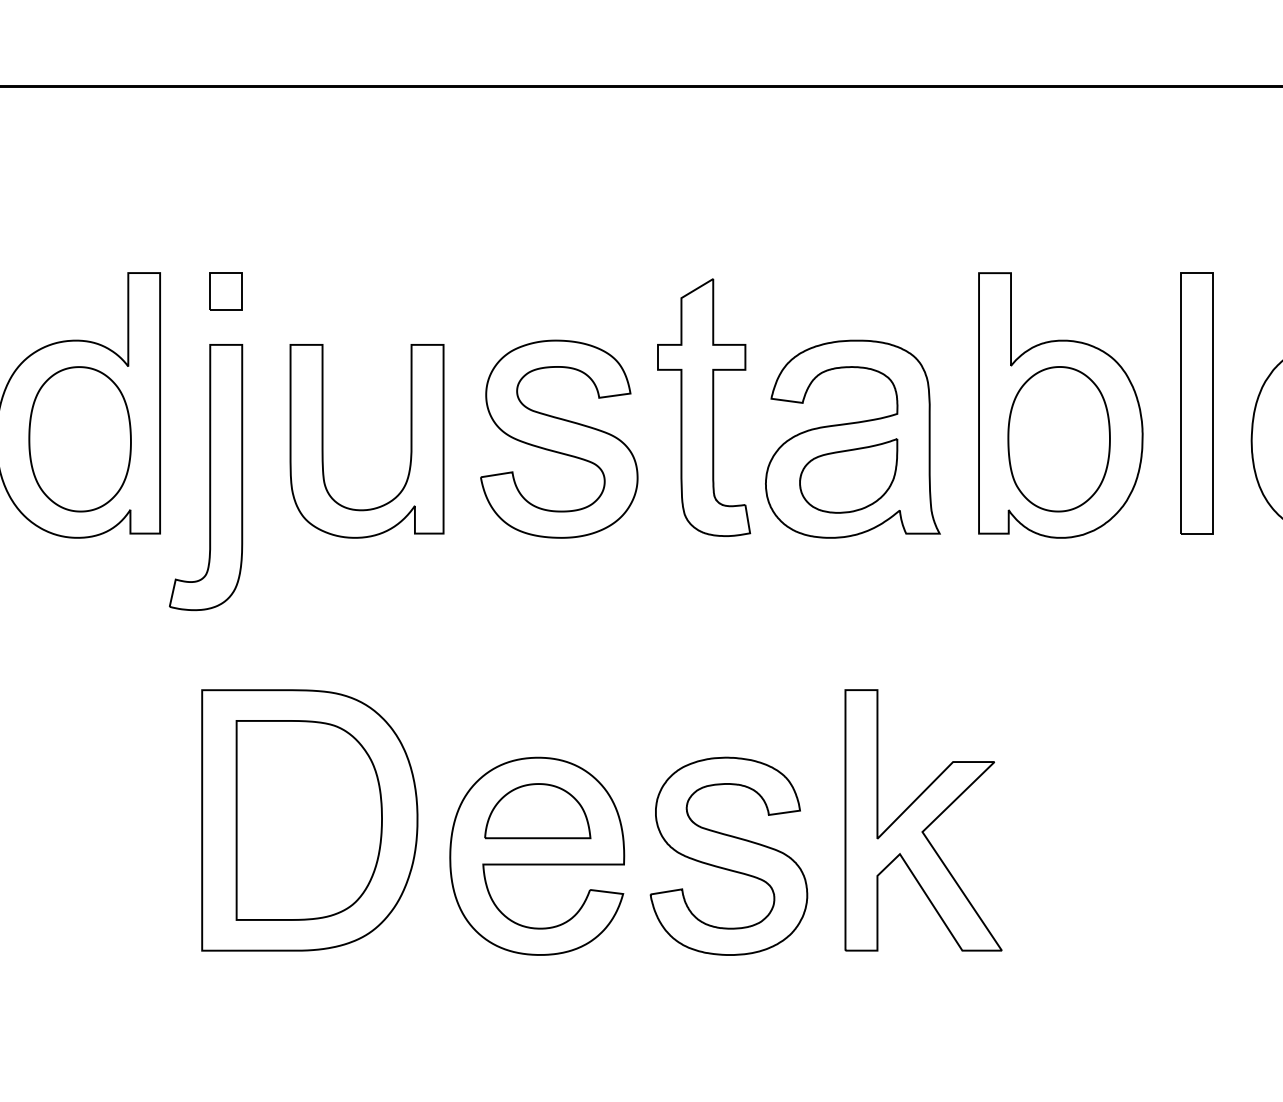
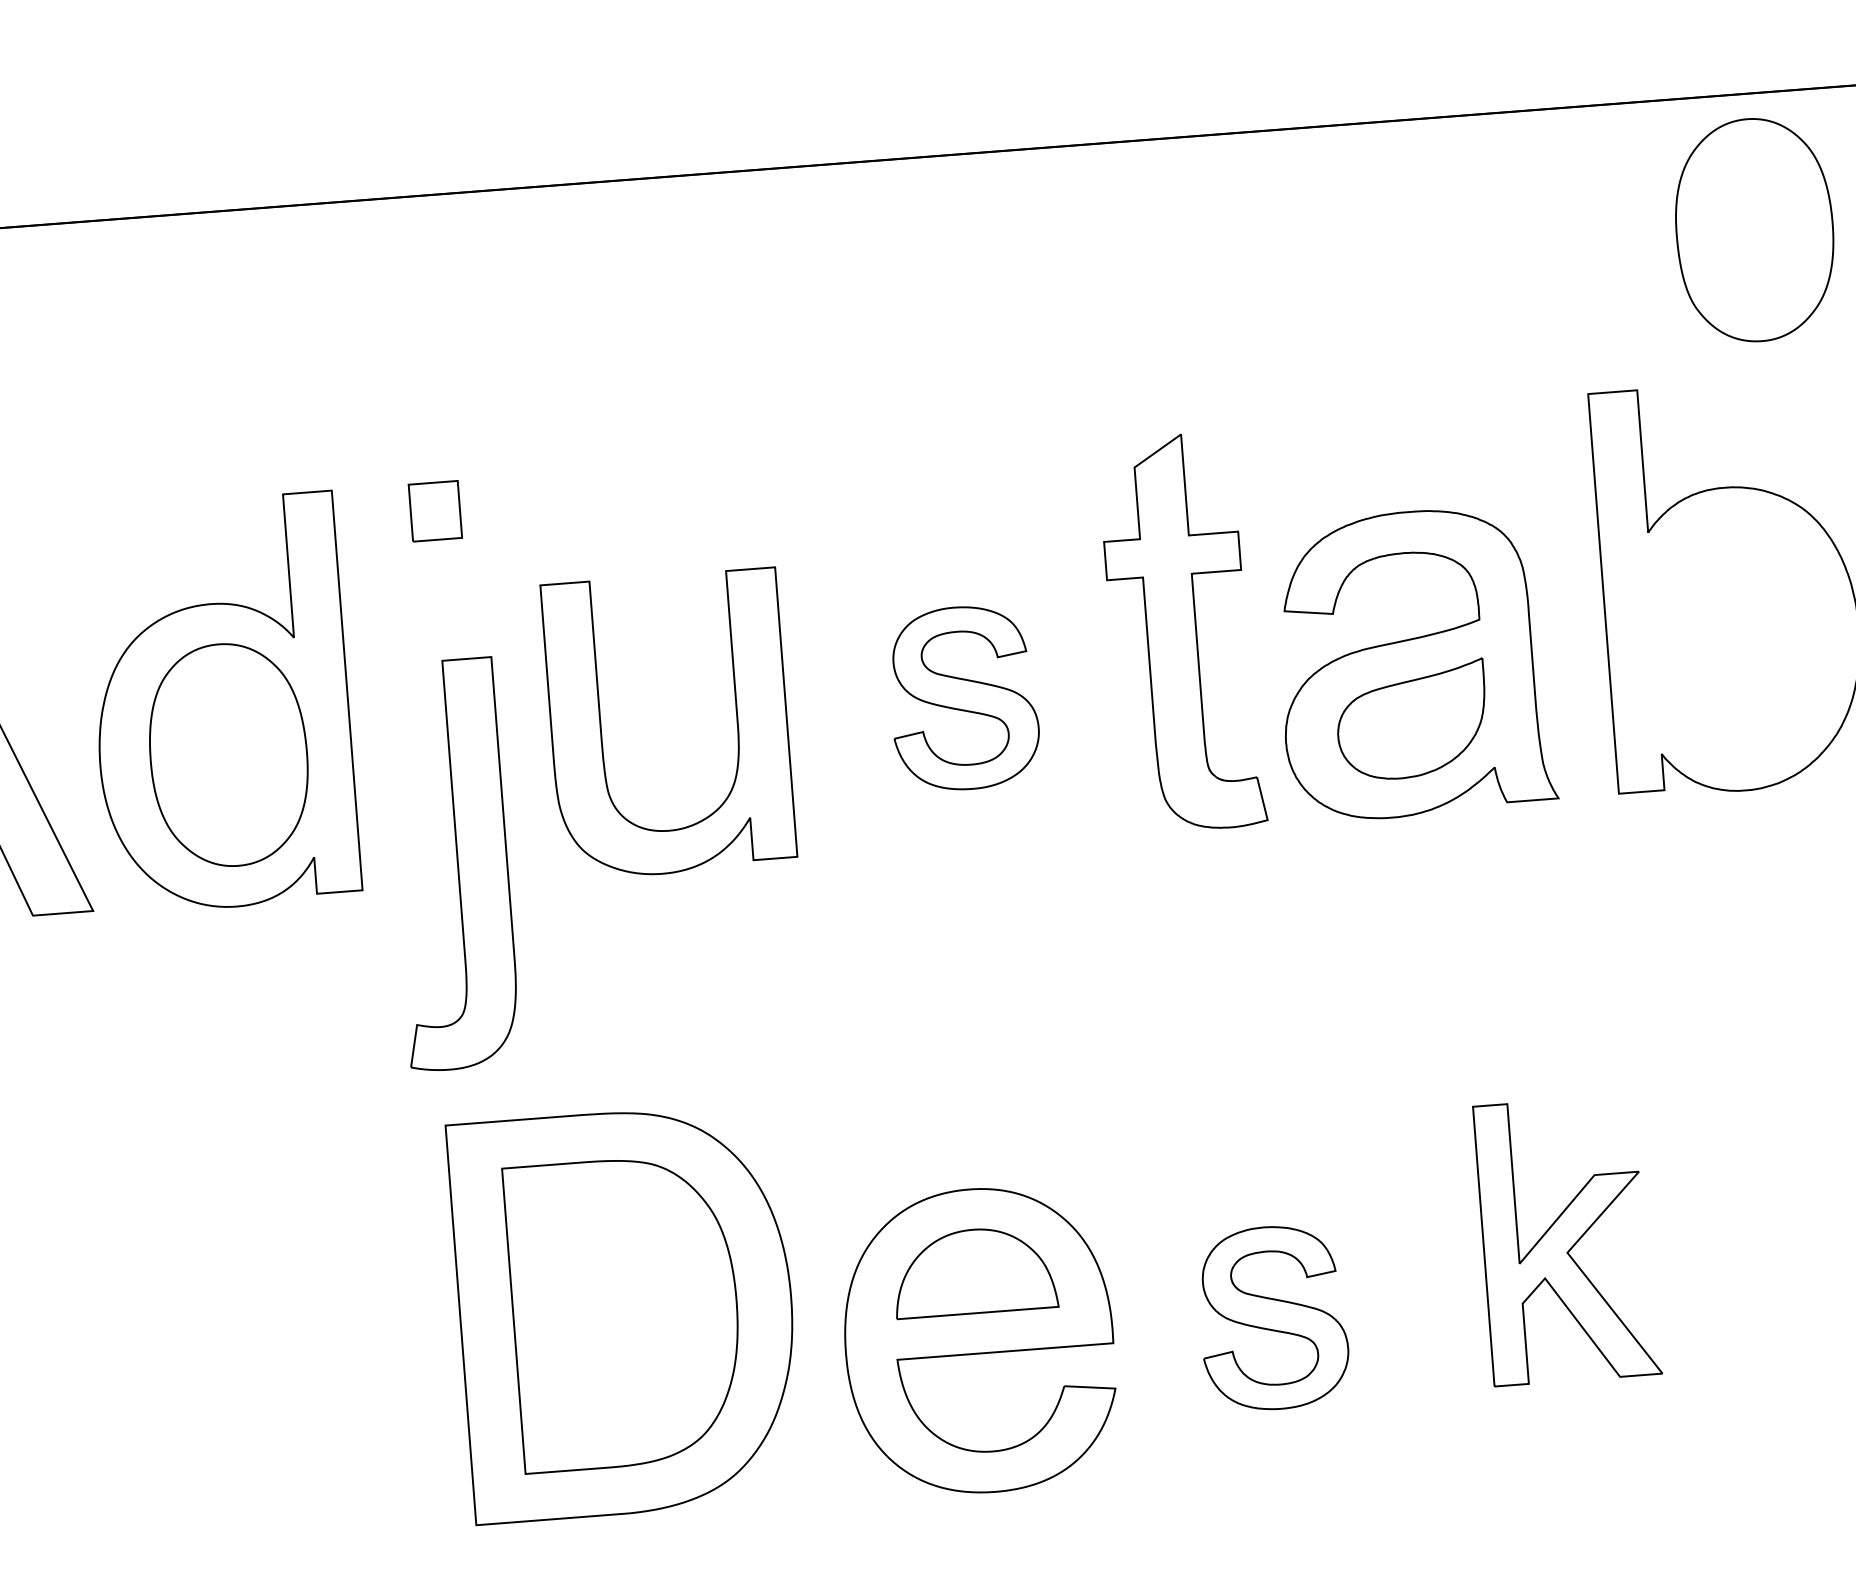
part: (559, 438) -> (964, 697), size x0.6
part: (1058, 439) -> (1753, 230), moved
part: (206, 477) -> (452, 864), moved
part: (923, 820) -> (1567, 1240), size x0.7
part: (728, 855) -> (1272, 1317), size x0.6

